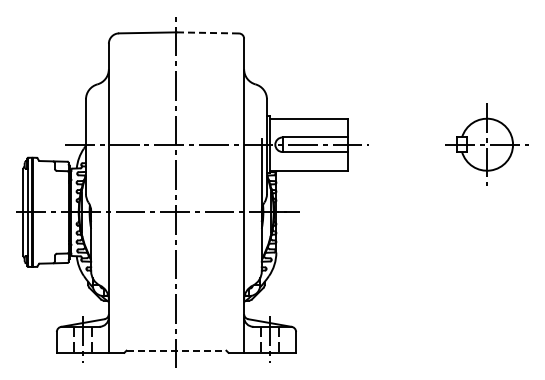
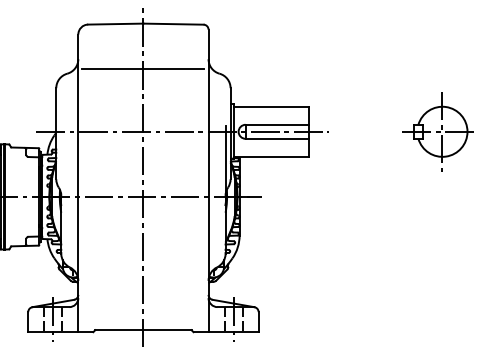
line: (207, 32) -> (173, 23), dashed -> solid
line: (176, 79) -> (143, 68), added
line: (176, 350) -> (143, 329), dashed -> solid

